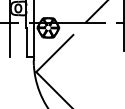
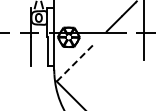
line: (54, 53) -> (75, 62), solid -> dashed

